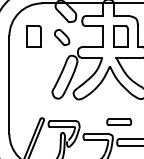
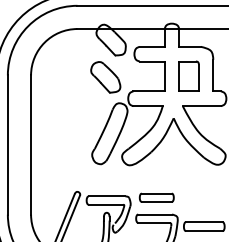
part: (33, 36) -> (65, 75), removed
part: (61, 37) -> (105, 77), size x1.43
part: (118, 122) -> (156, 197), moved

